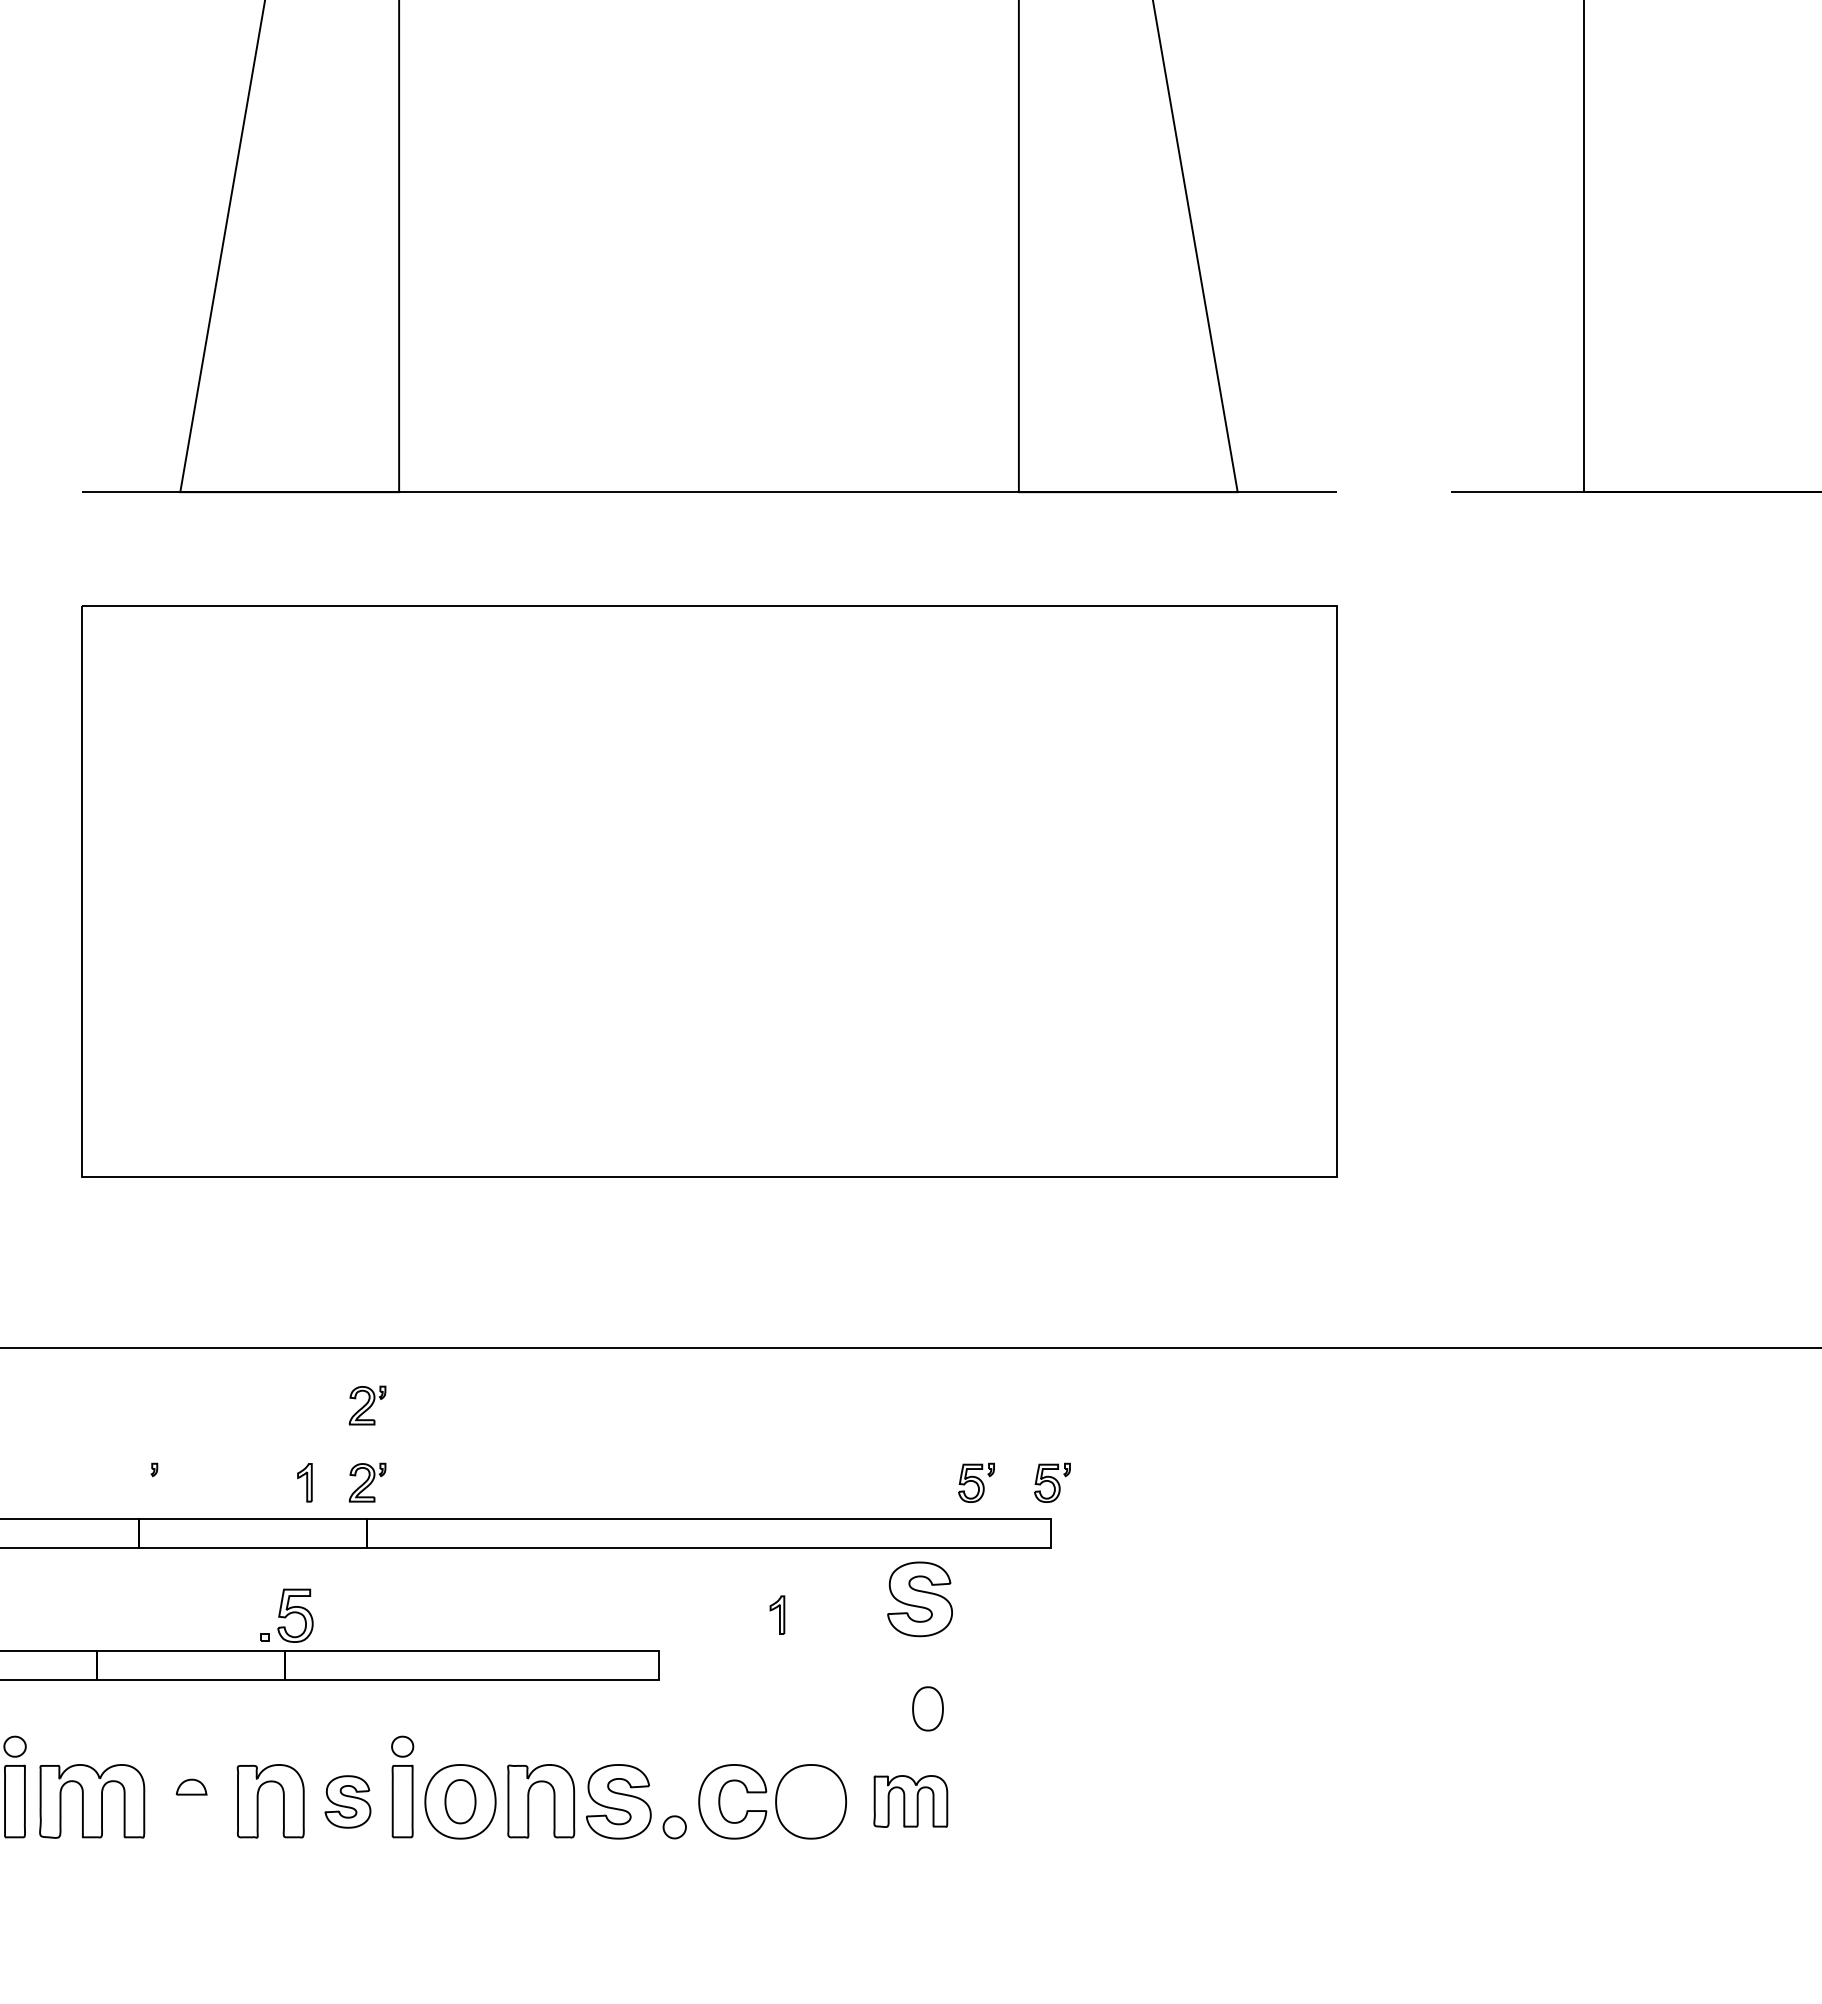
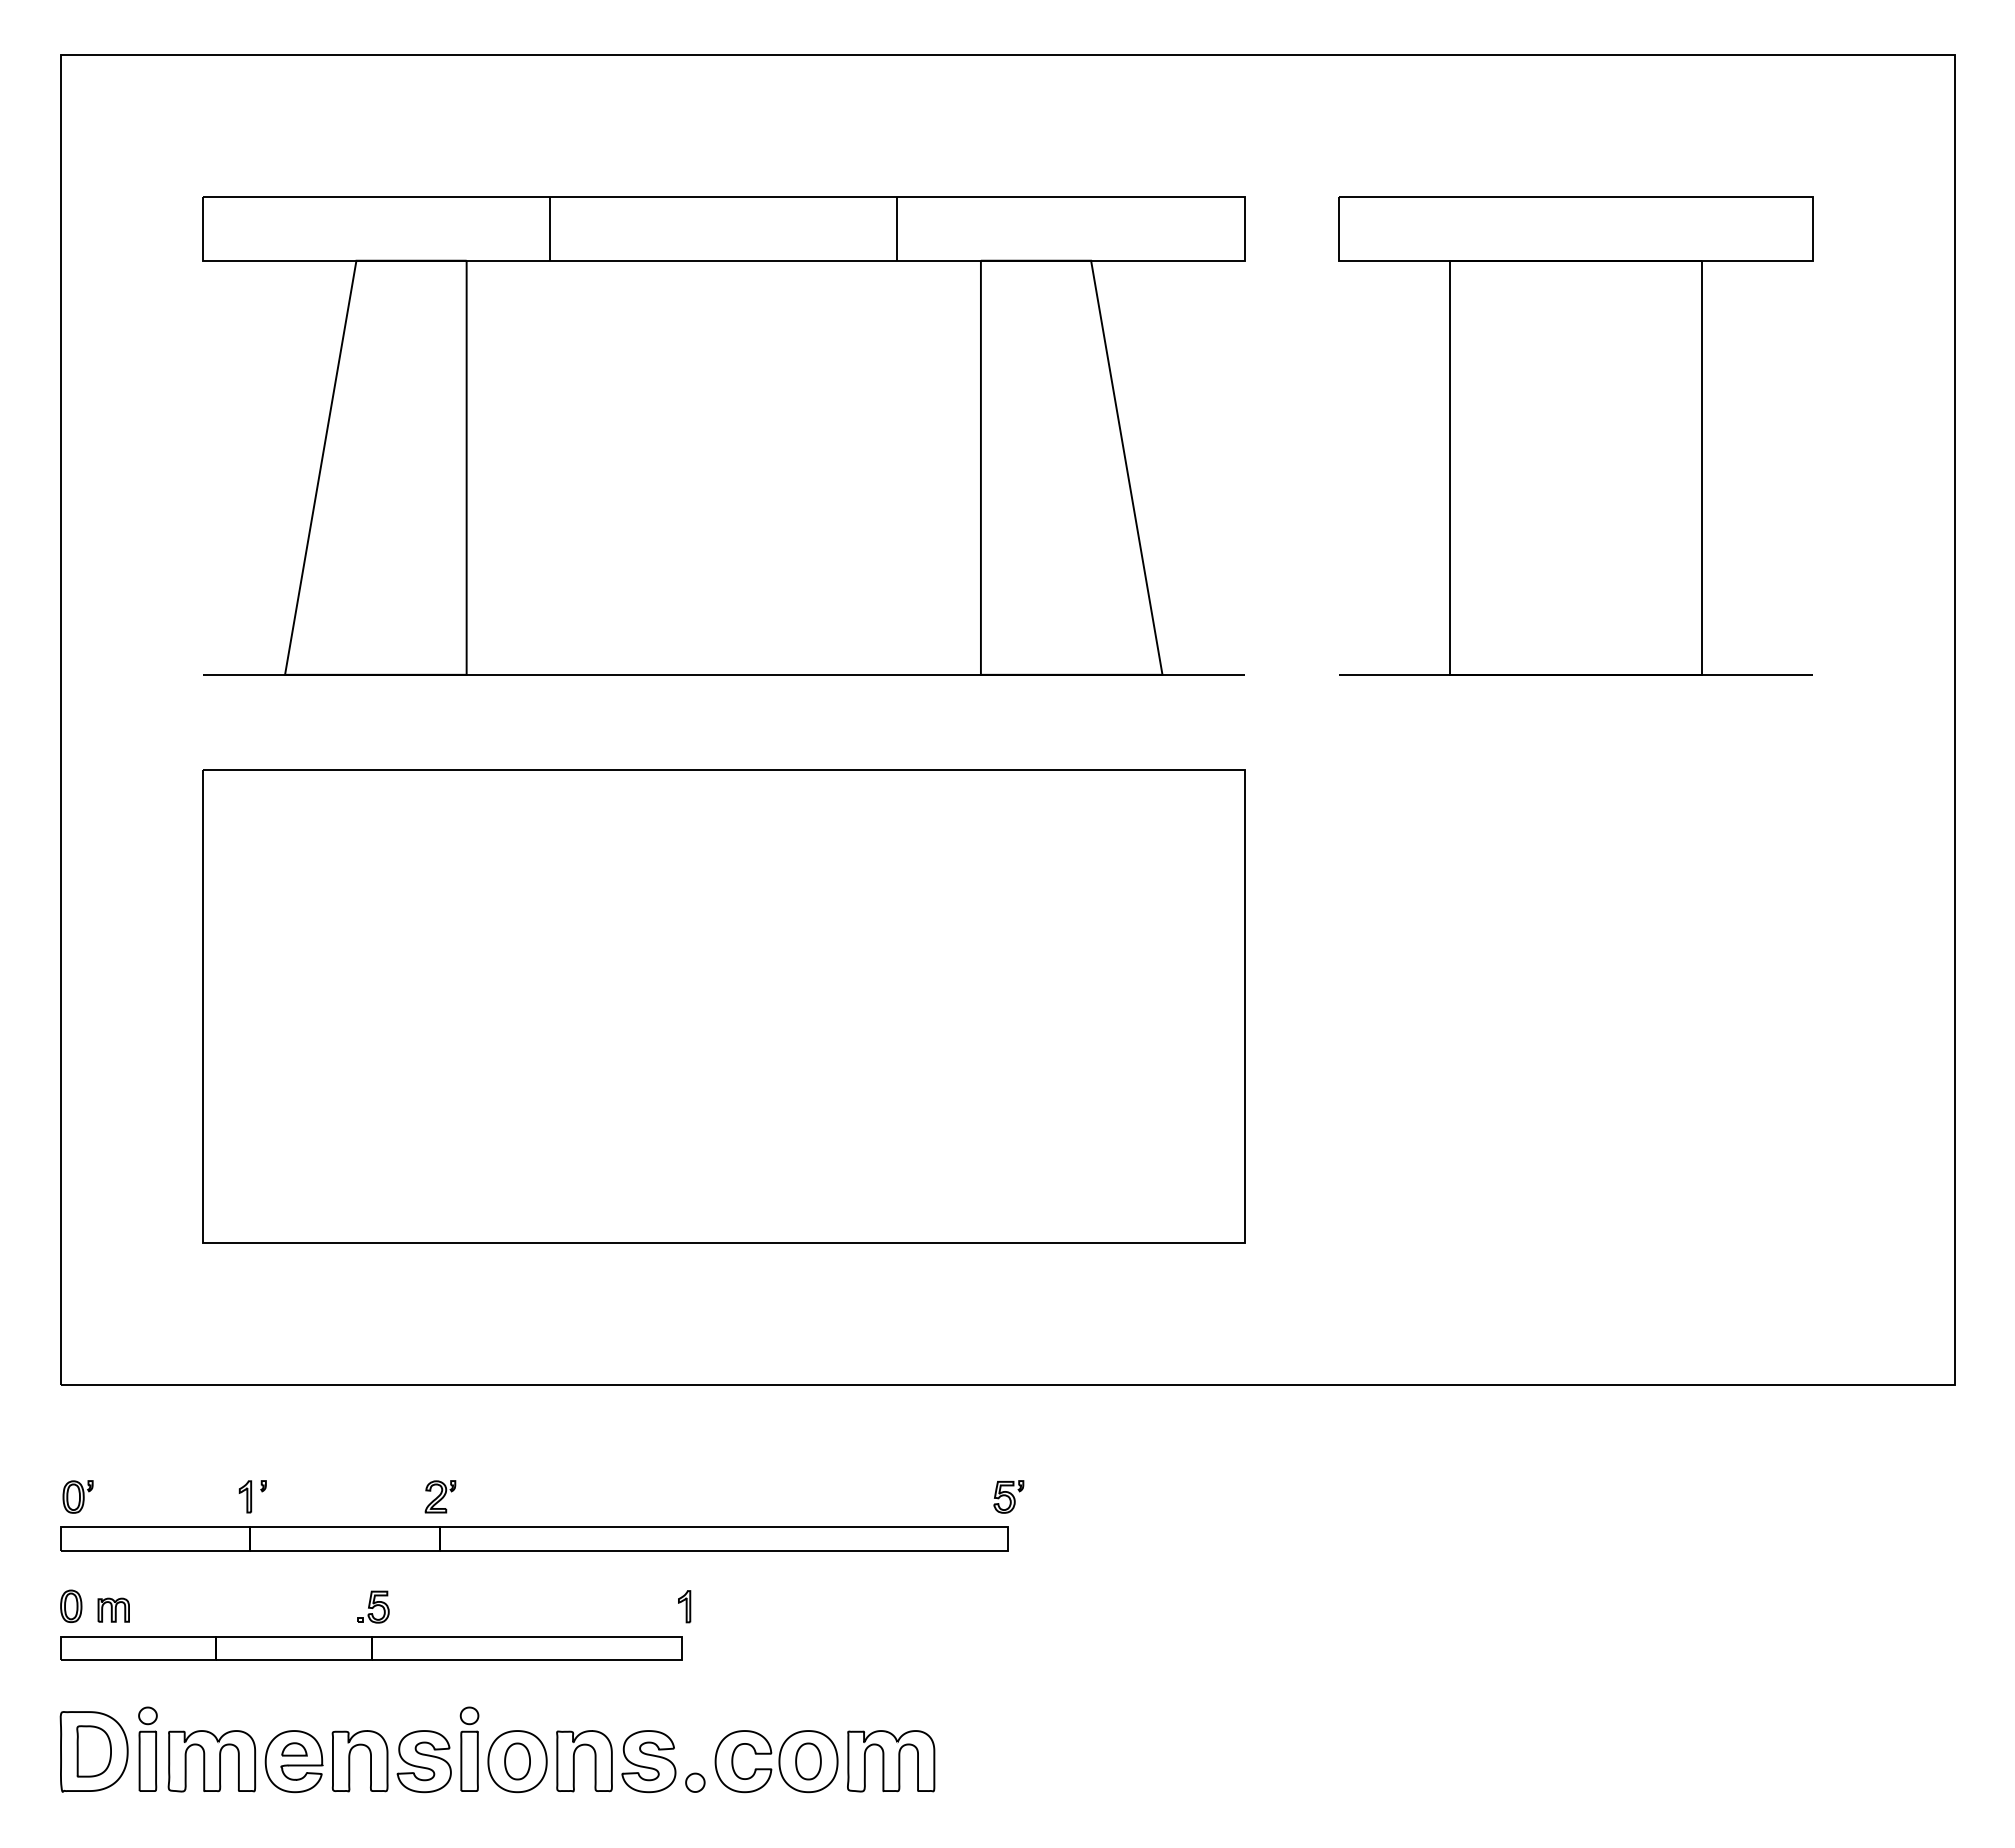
part: (367, 1405) -> (440, 1432), removed
part: (304, 1482) -> (245, 1496), moved
part: (976, 1482) -> (945, 1496), removed
part: (919, 1599) -> (898, 1593), removed
part: (286, 1614) -> (373, 1606), size x0.71
part: (777, 1614) -> (684, 1606), moved
part: (927, 1708) -> (808, 1761), moved
part: (190, 1801) -> (293, 1761), added
part: (347, 1801) -> (423, 1761), size x1.43
part: (911, 1801) -> (891, 1761), size x1.43

